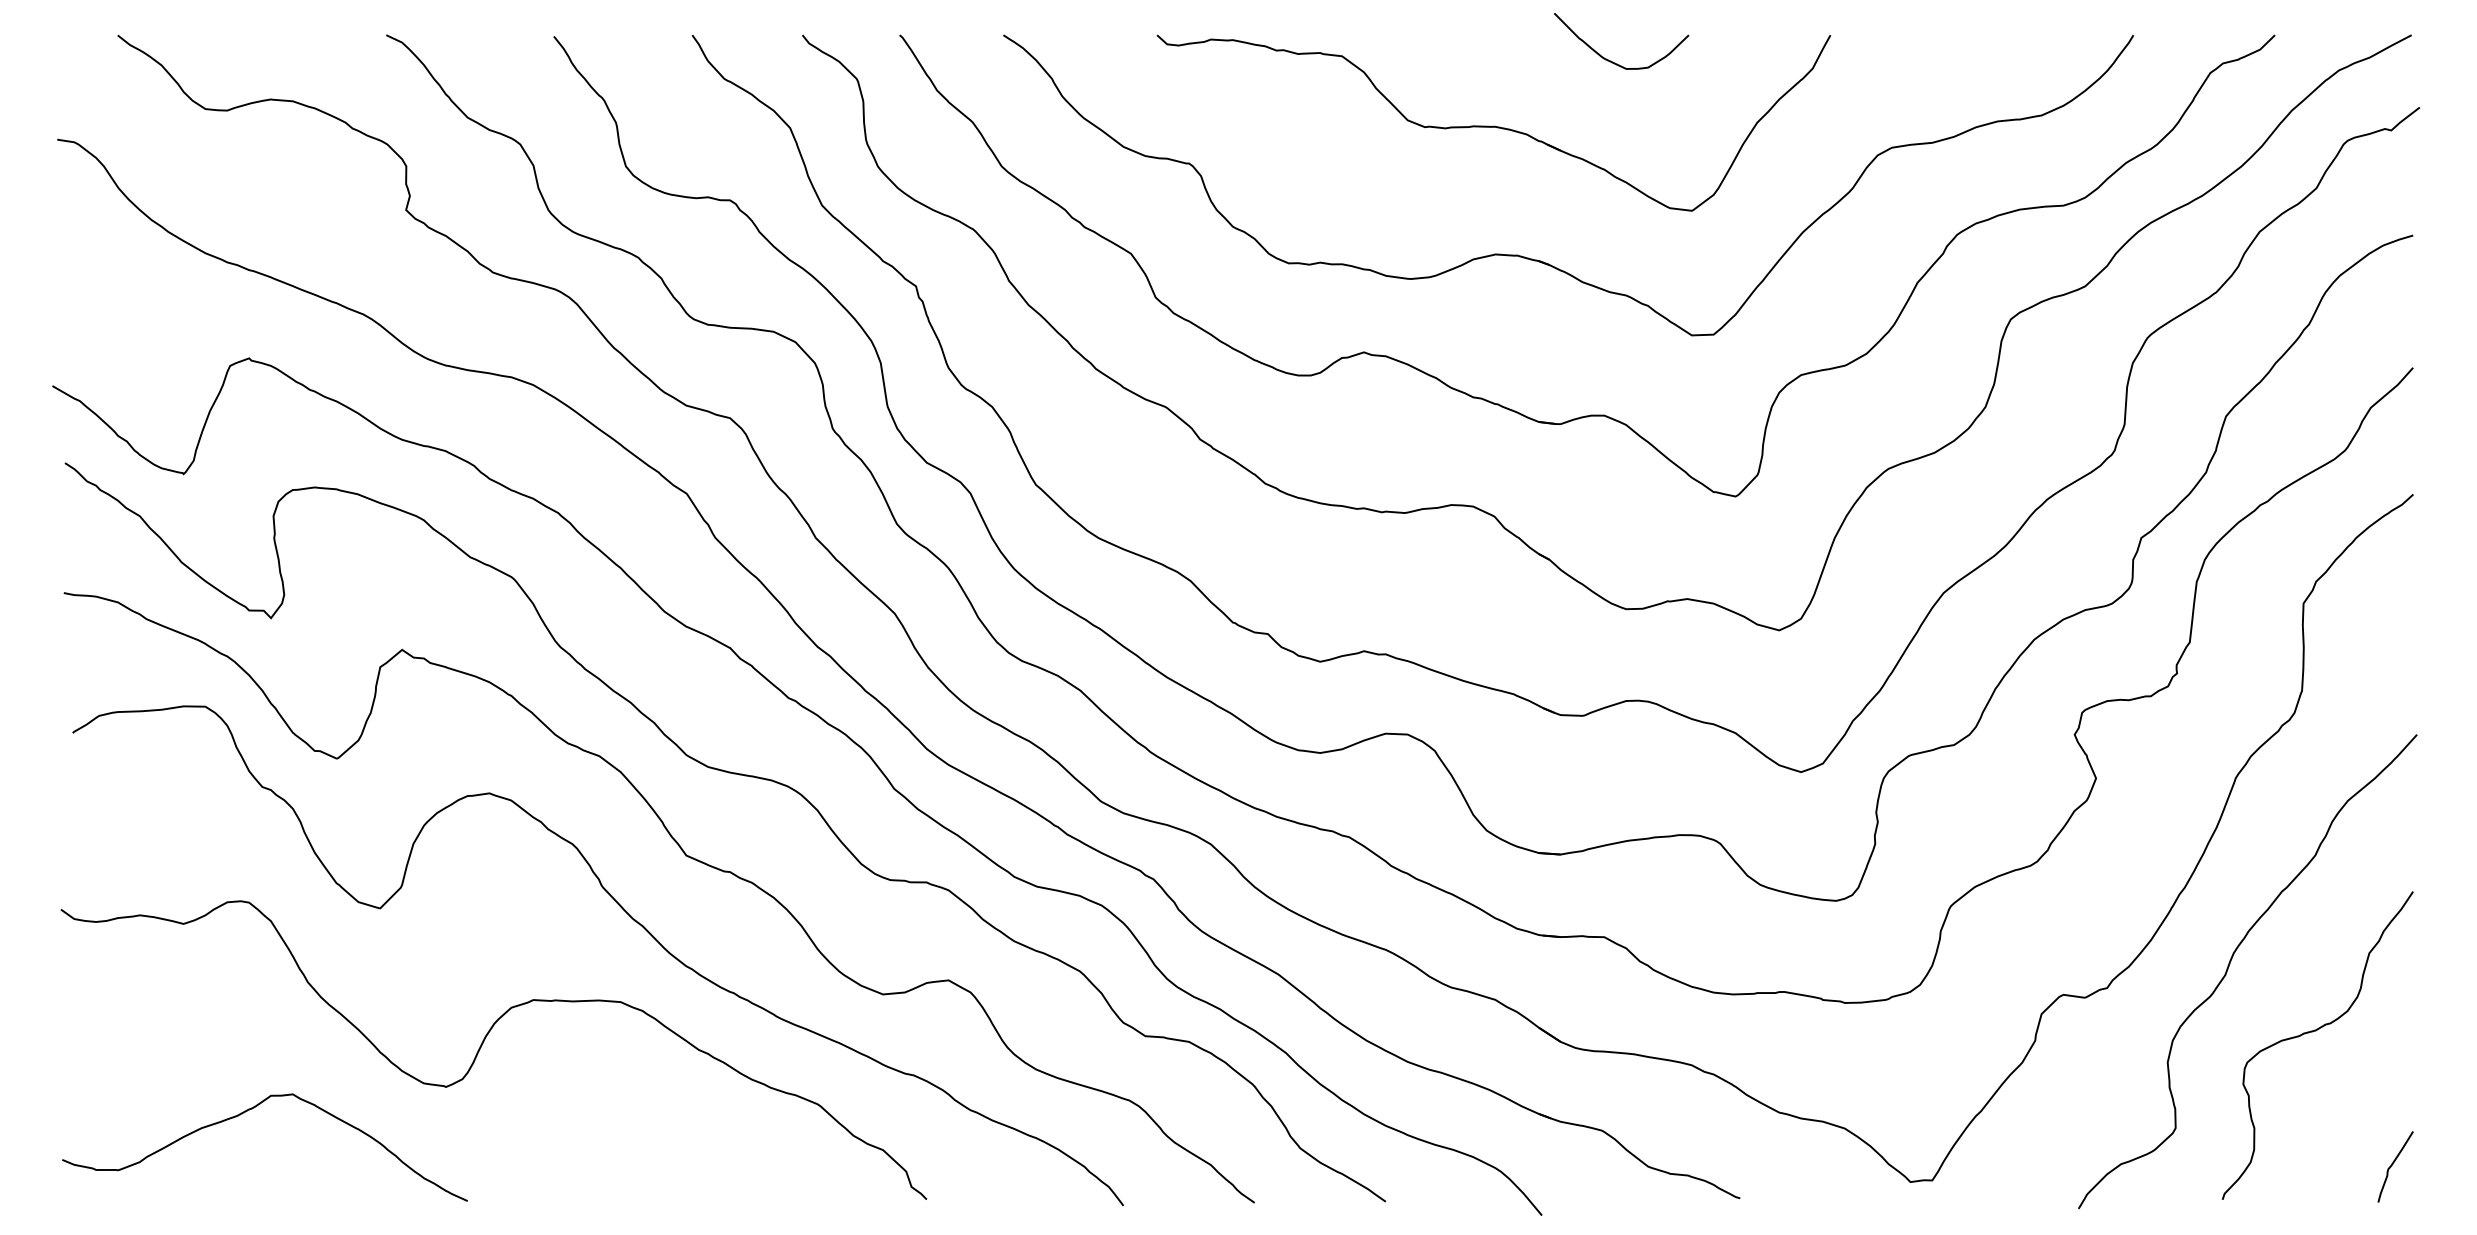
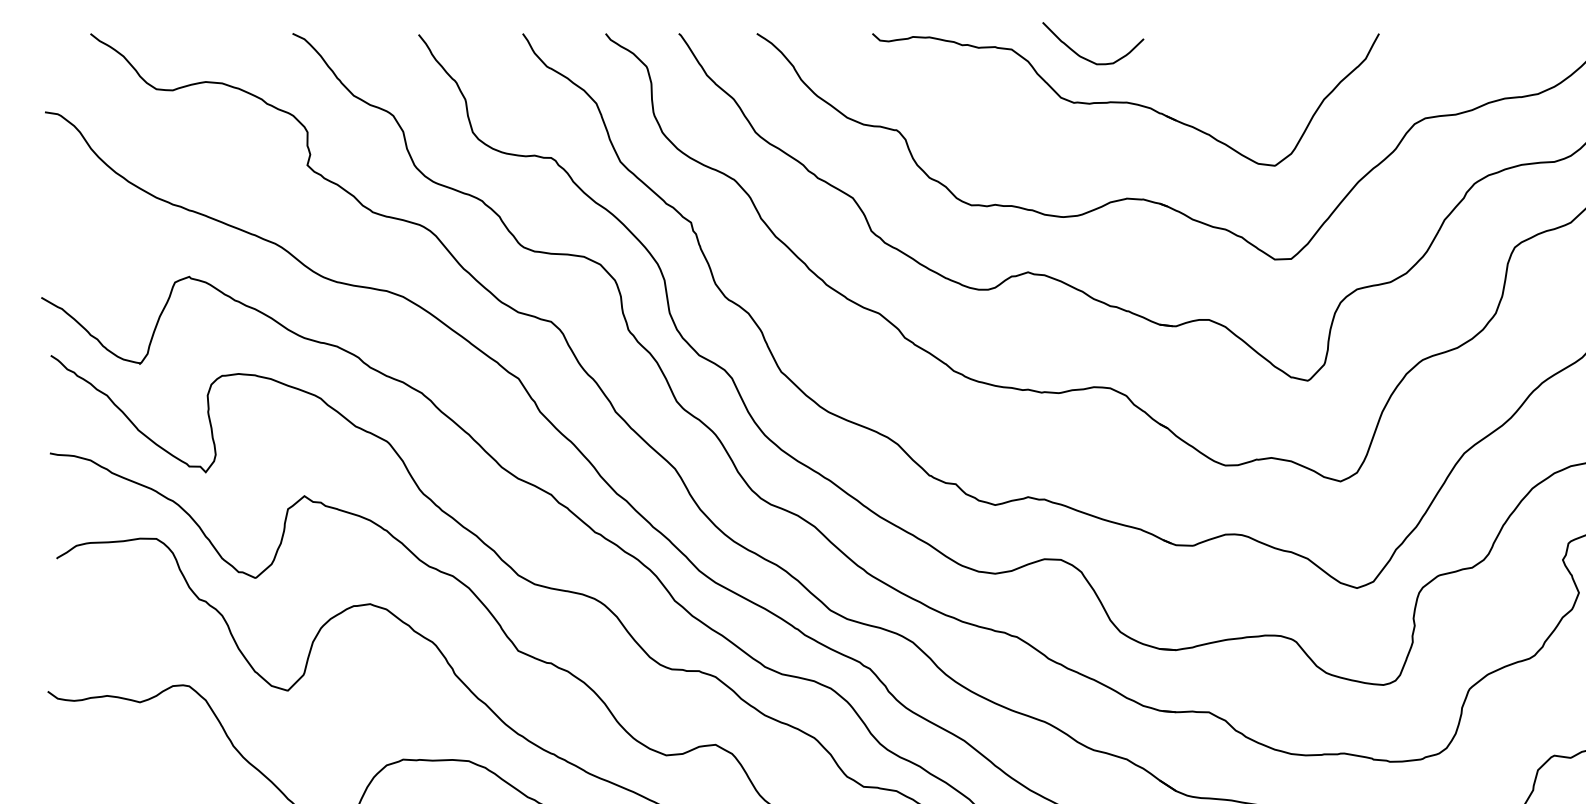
curve: (1613, 61) -> (1087, 58), moved

